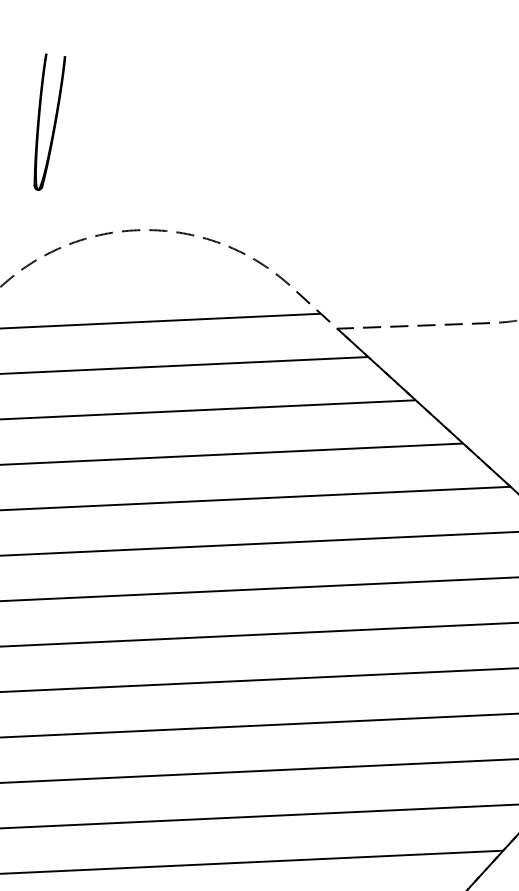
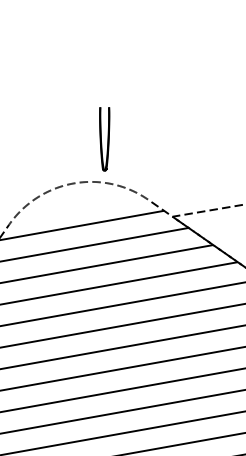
part: (46, 123) -> (104, 139), moved

